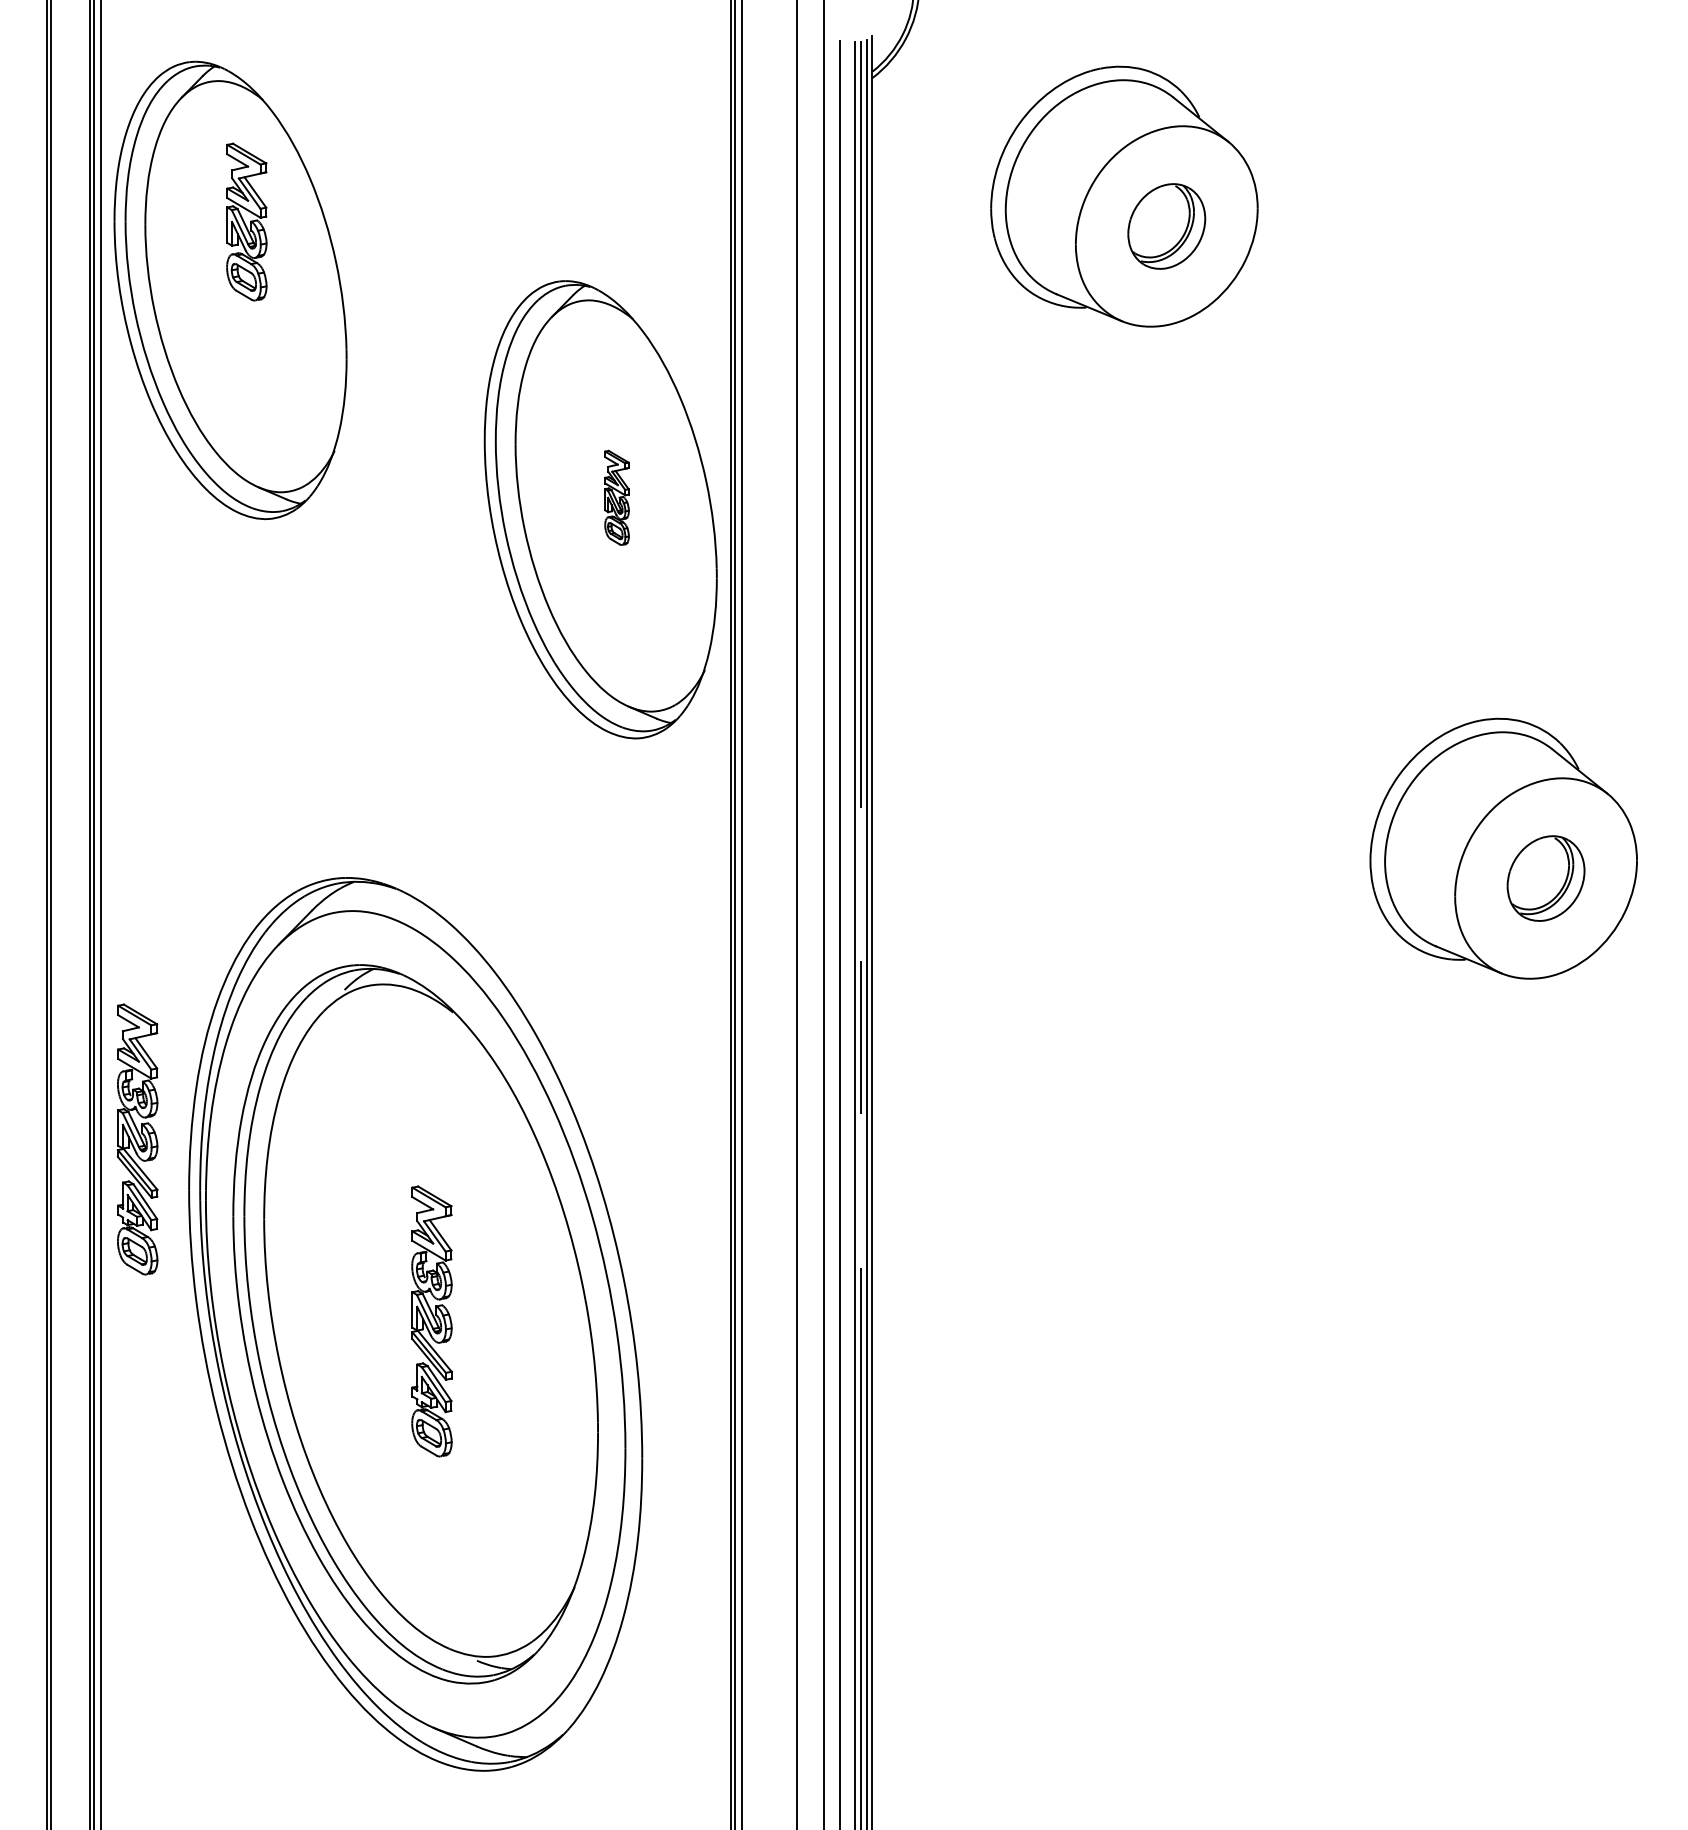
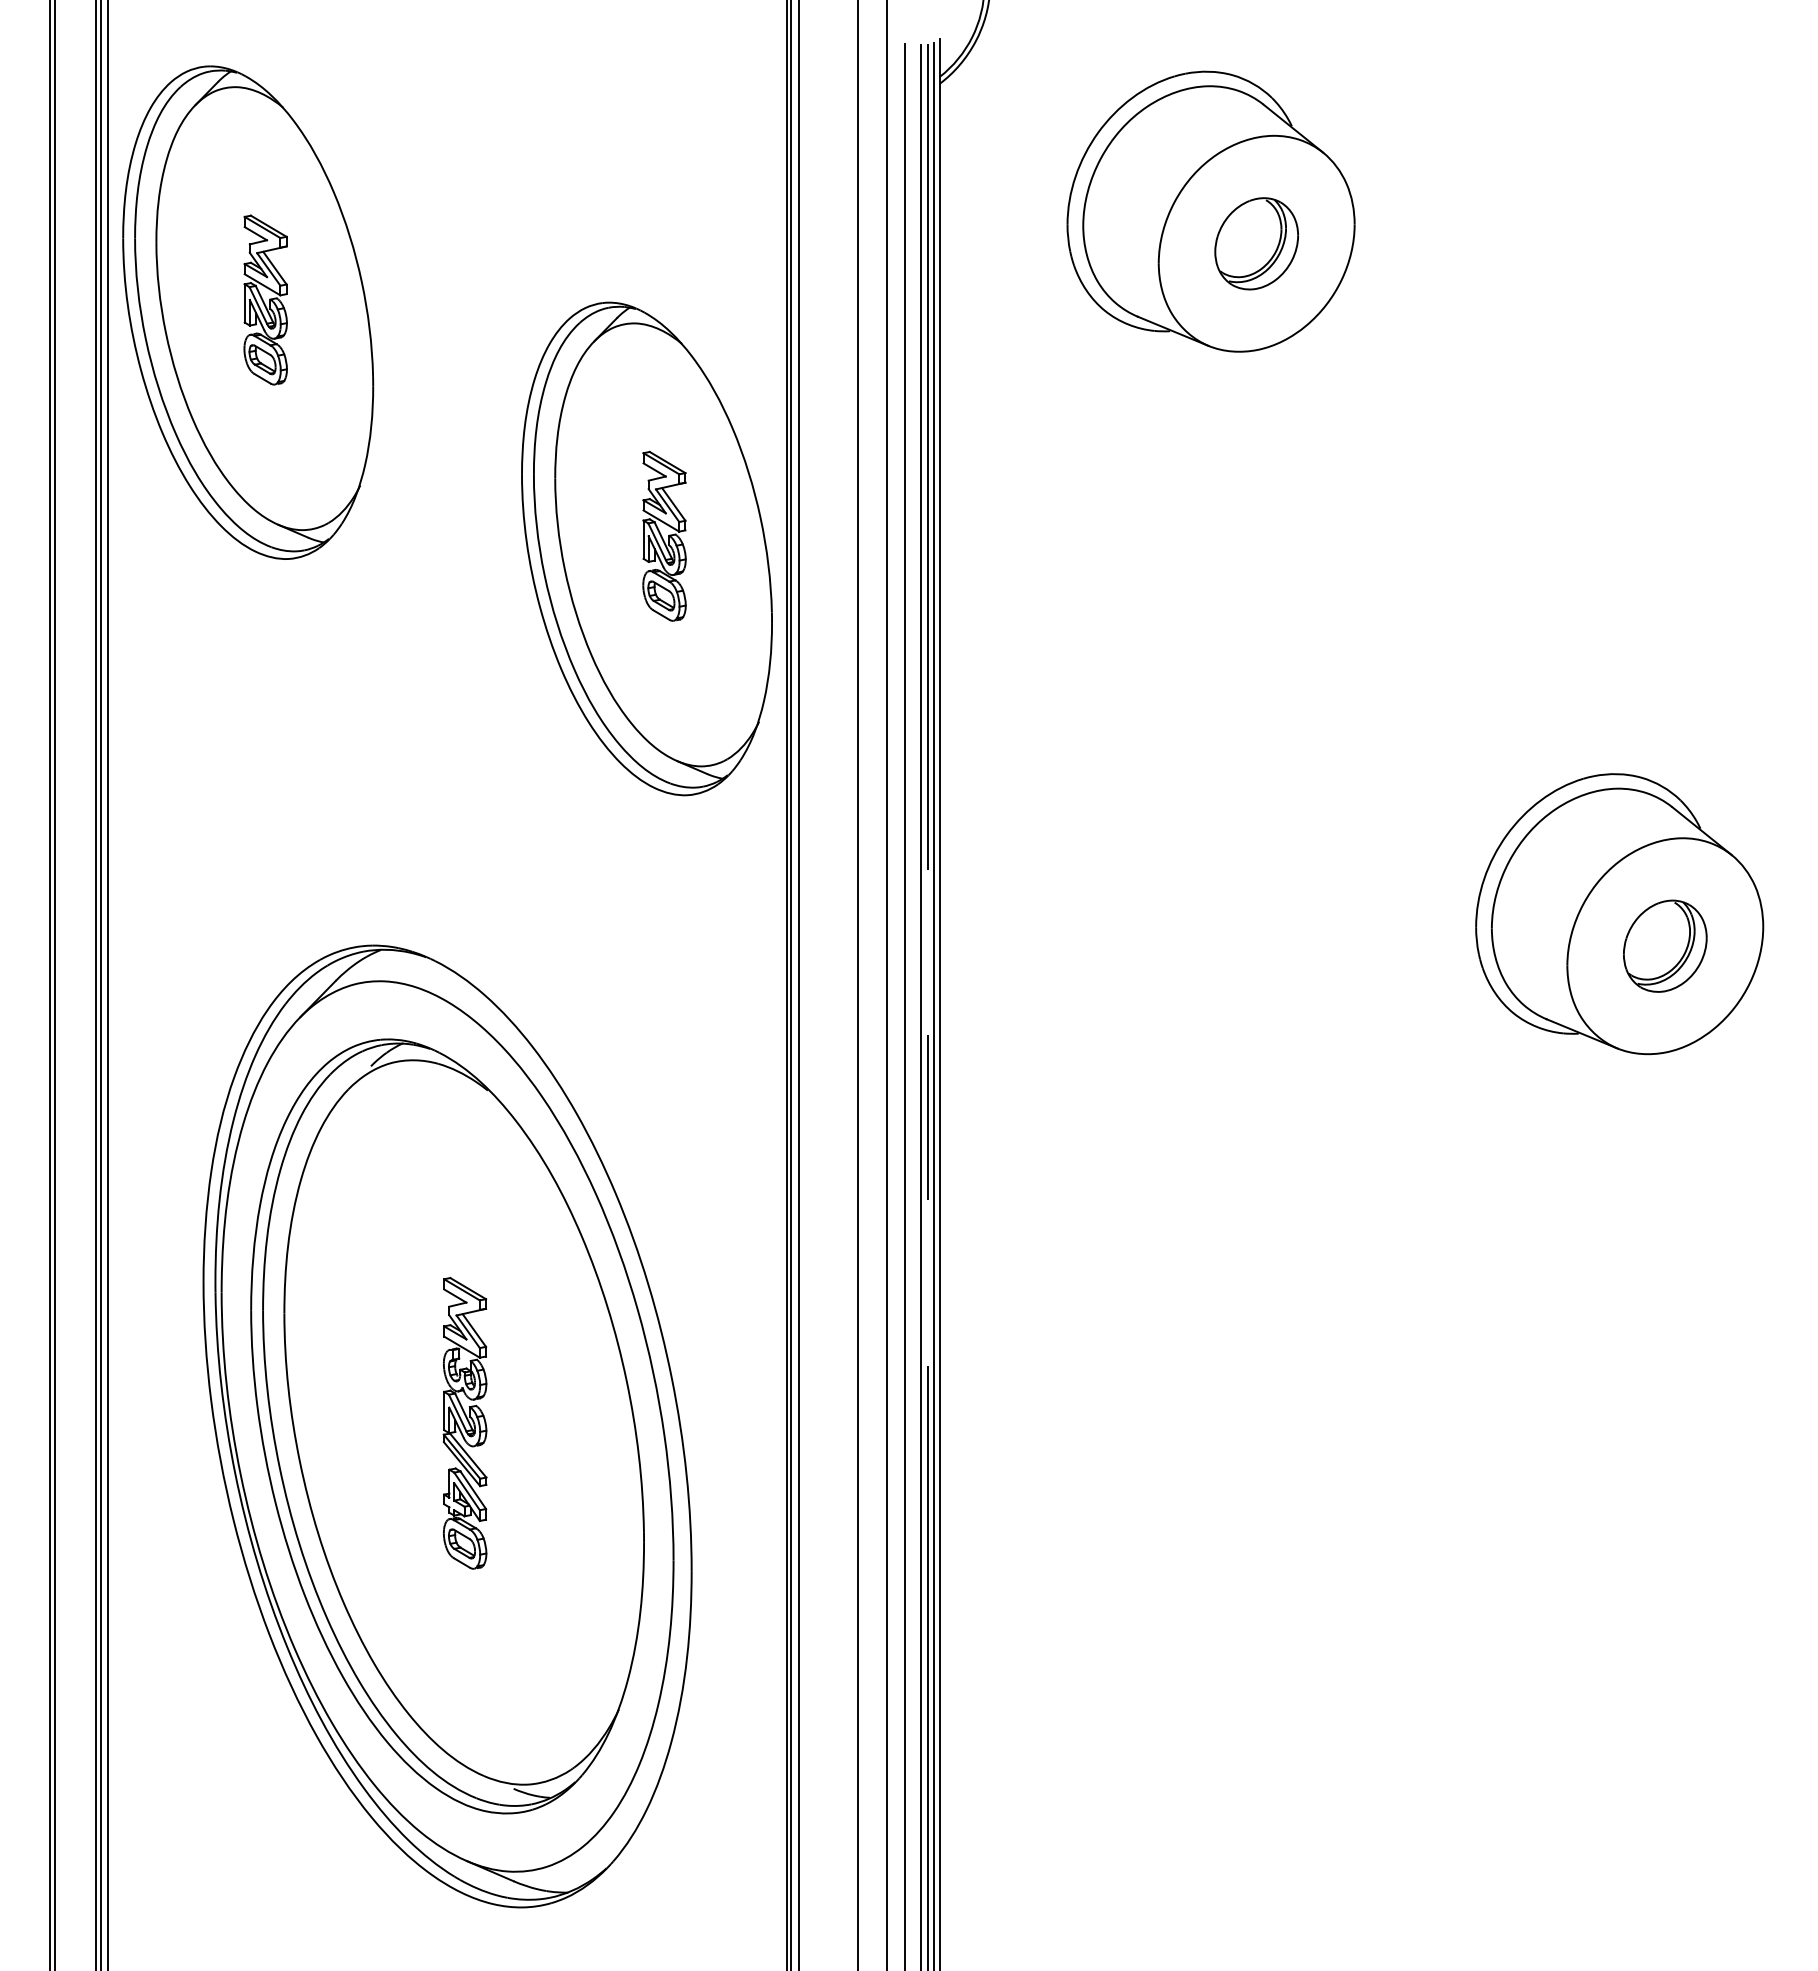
part: (246, 221) -> (265, 299), moved
part: (617, 497) -> (664, 535), size x1.67
part: (137, 1139) -> (147, 1227), removed

